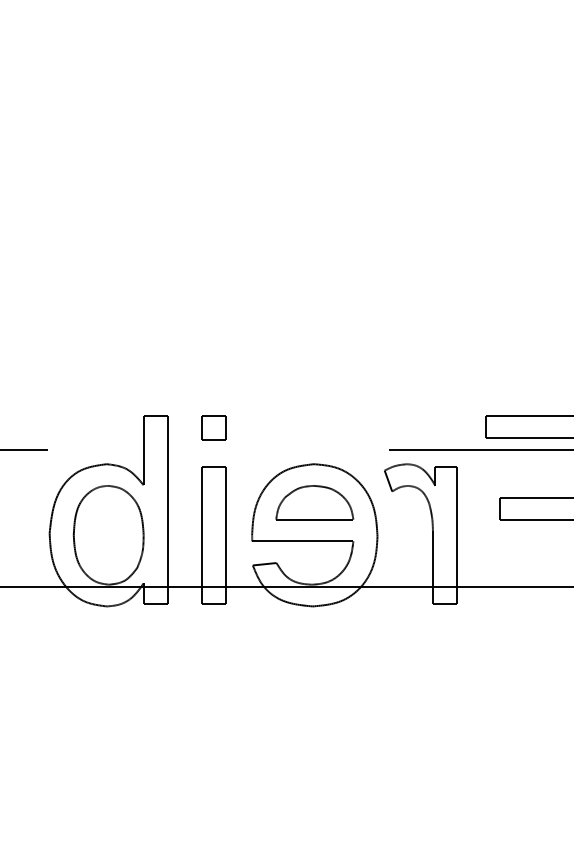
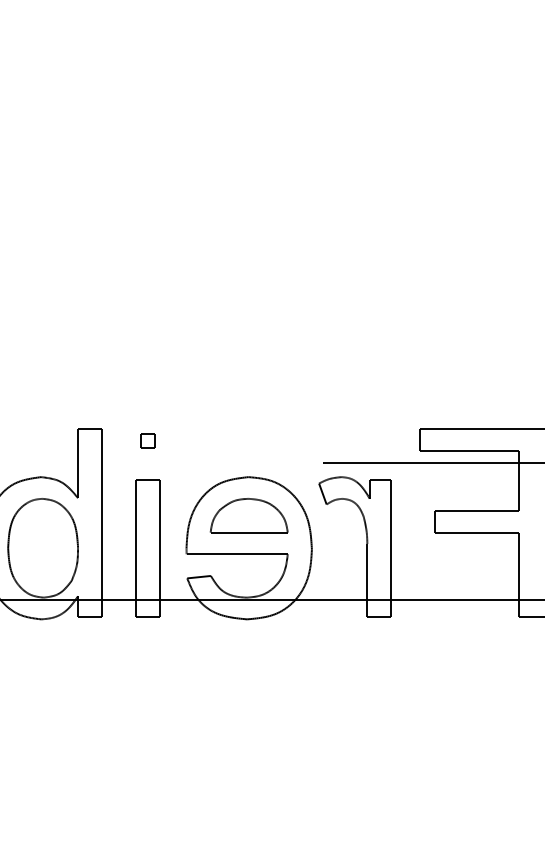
part: (213, 427) -> (147, 440), size x0.6

